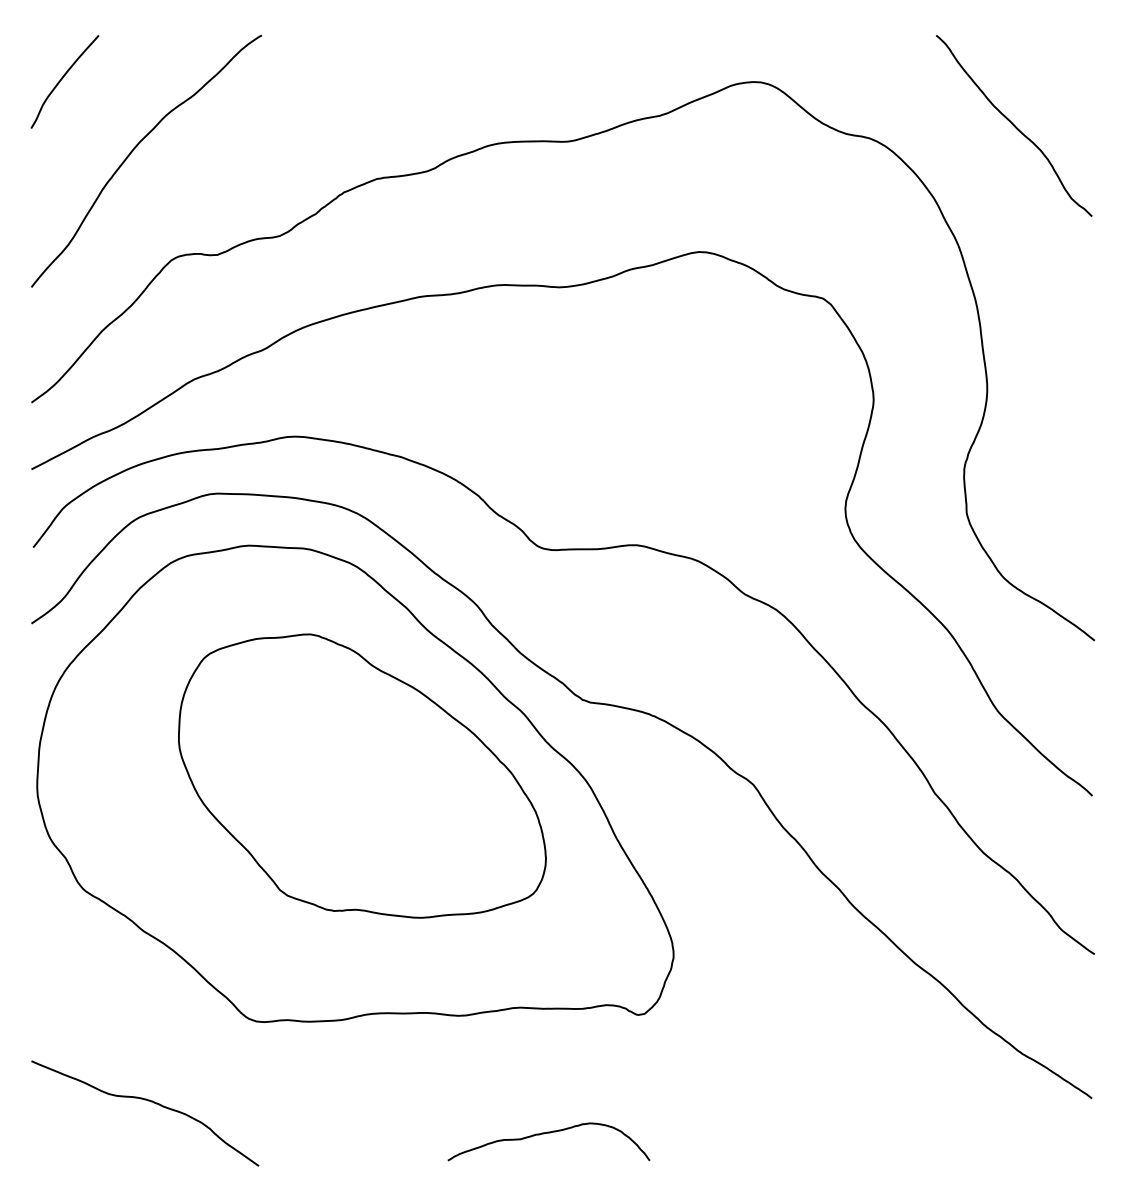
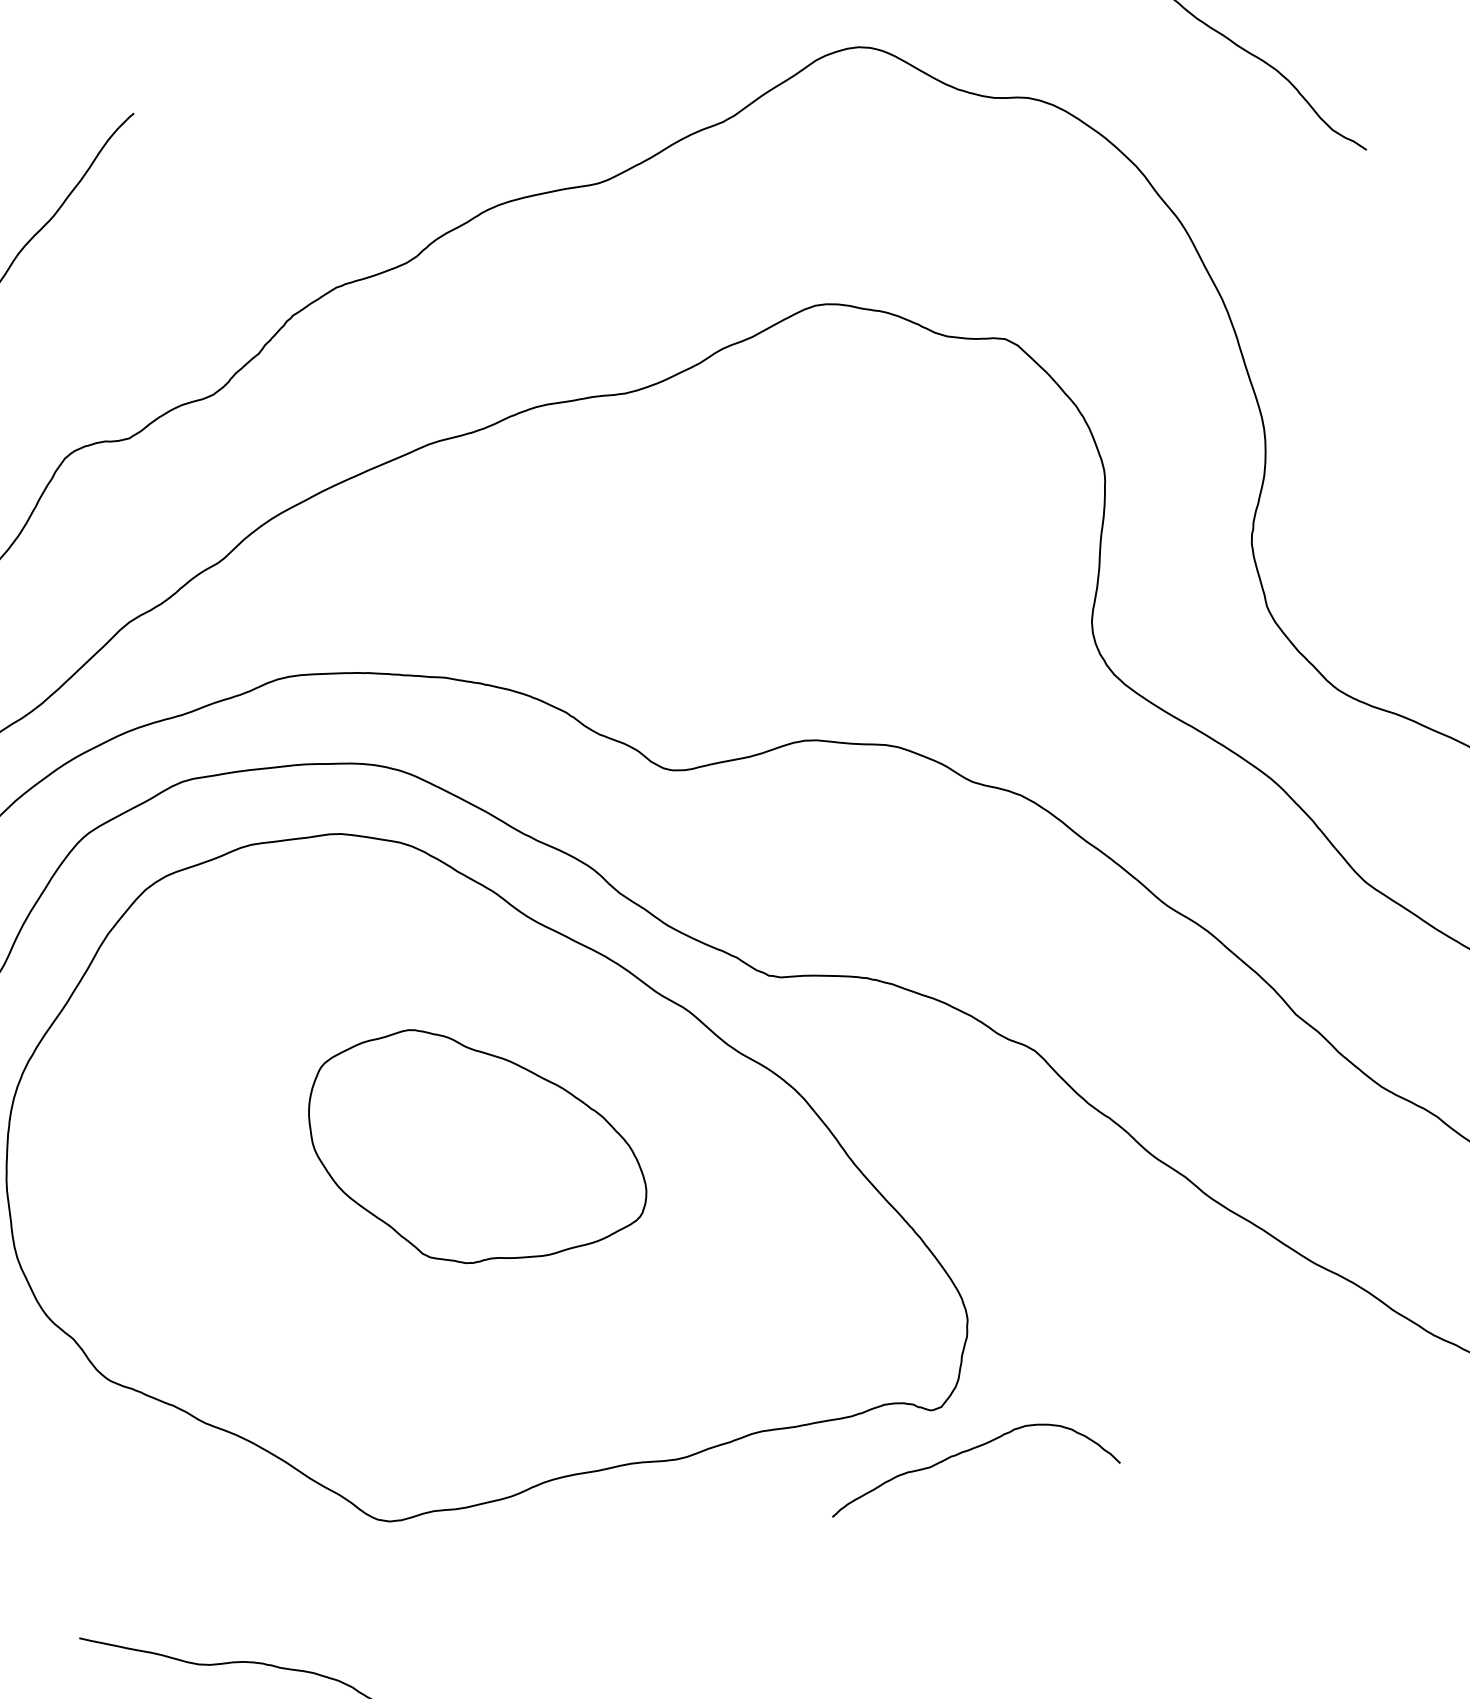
part: (362, 775) -> (475, 1142), size x0.6
curve: (548, 1133) -> (968, 1451), moved

